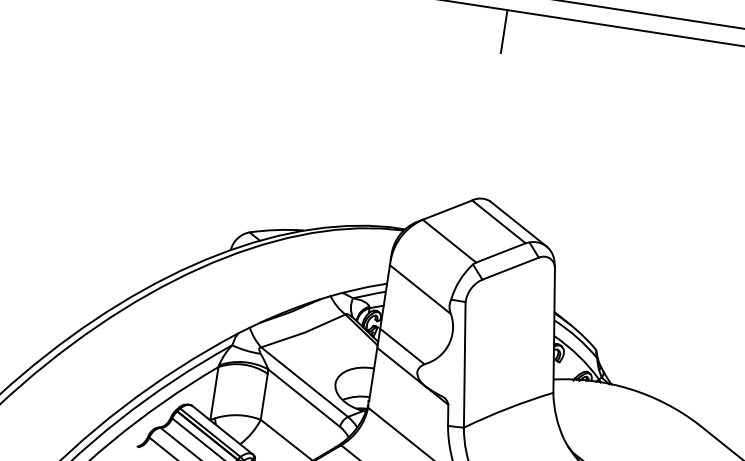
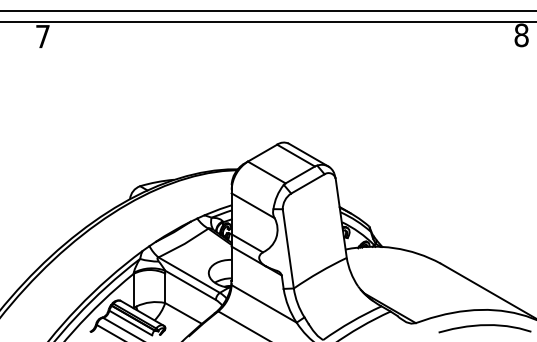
line: (504, 31) -> (281, 35), removed

